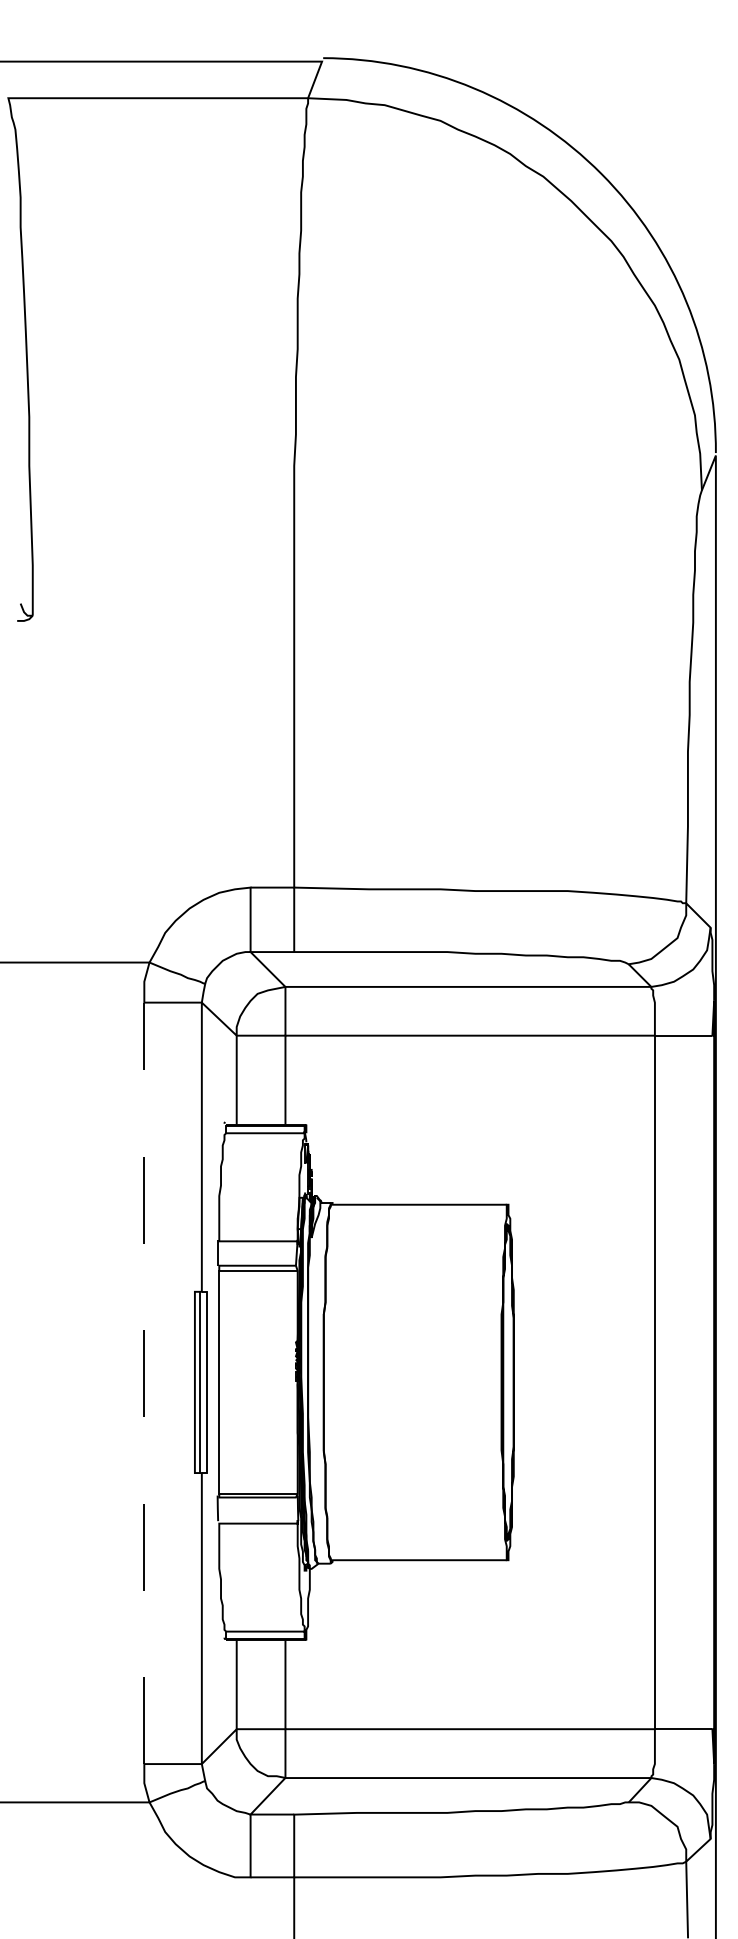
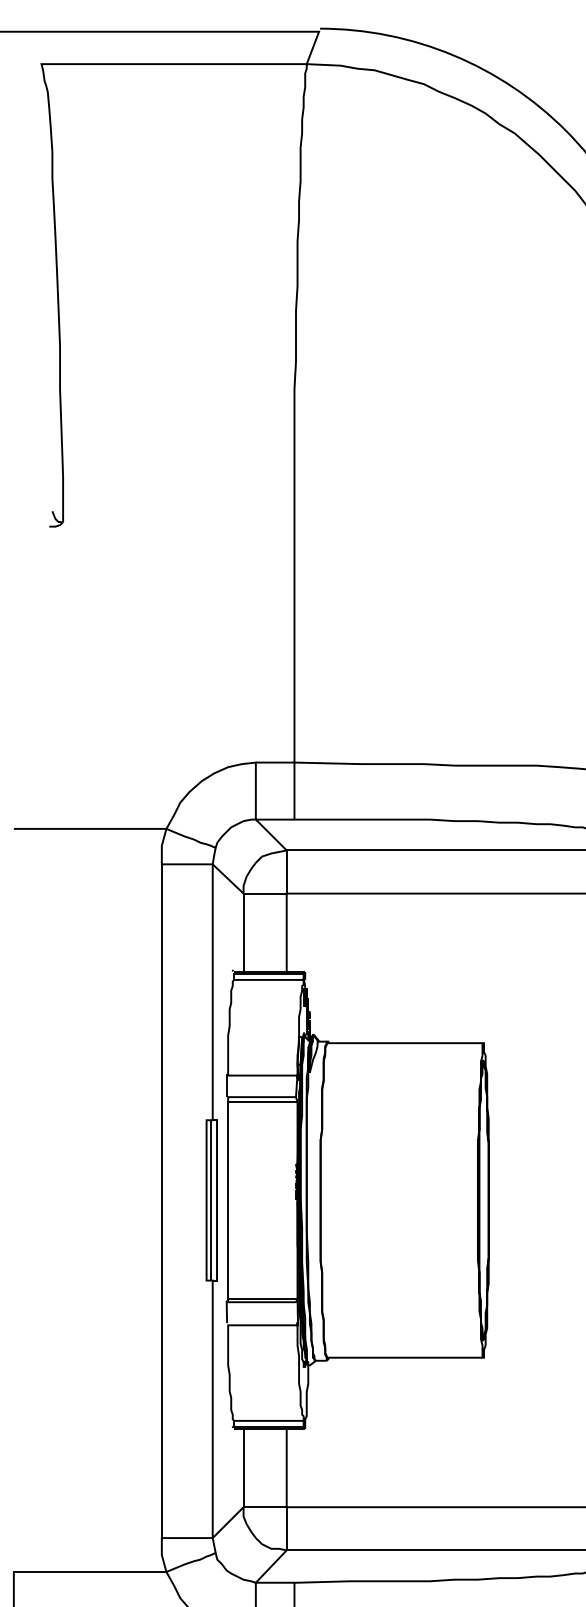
line: (144, 1383) -> (161, 1201), dashed -> solid

